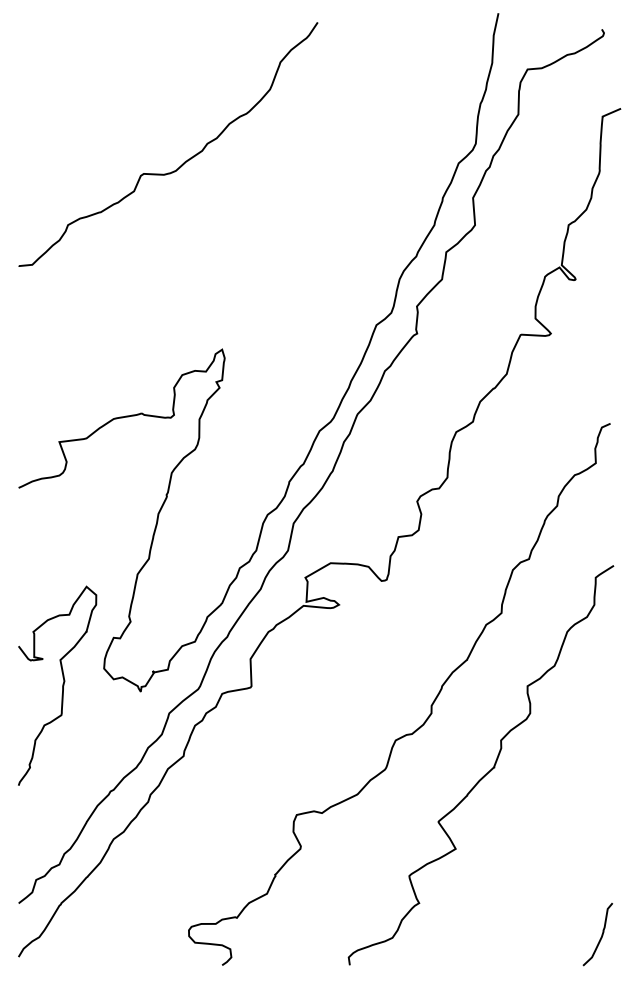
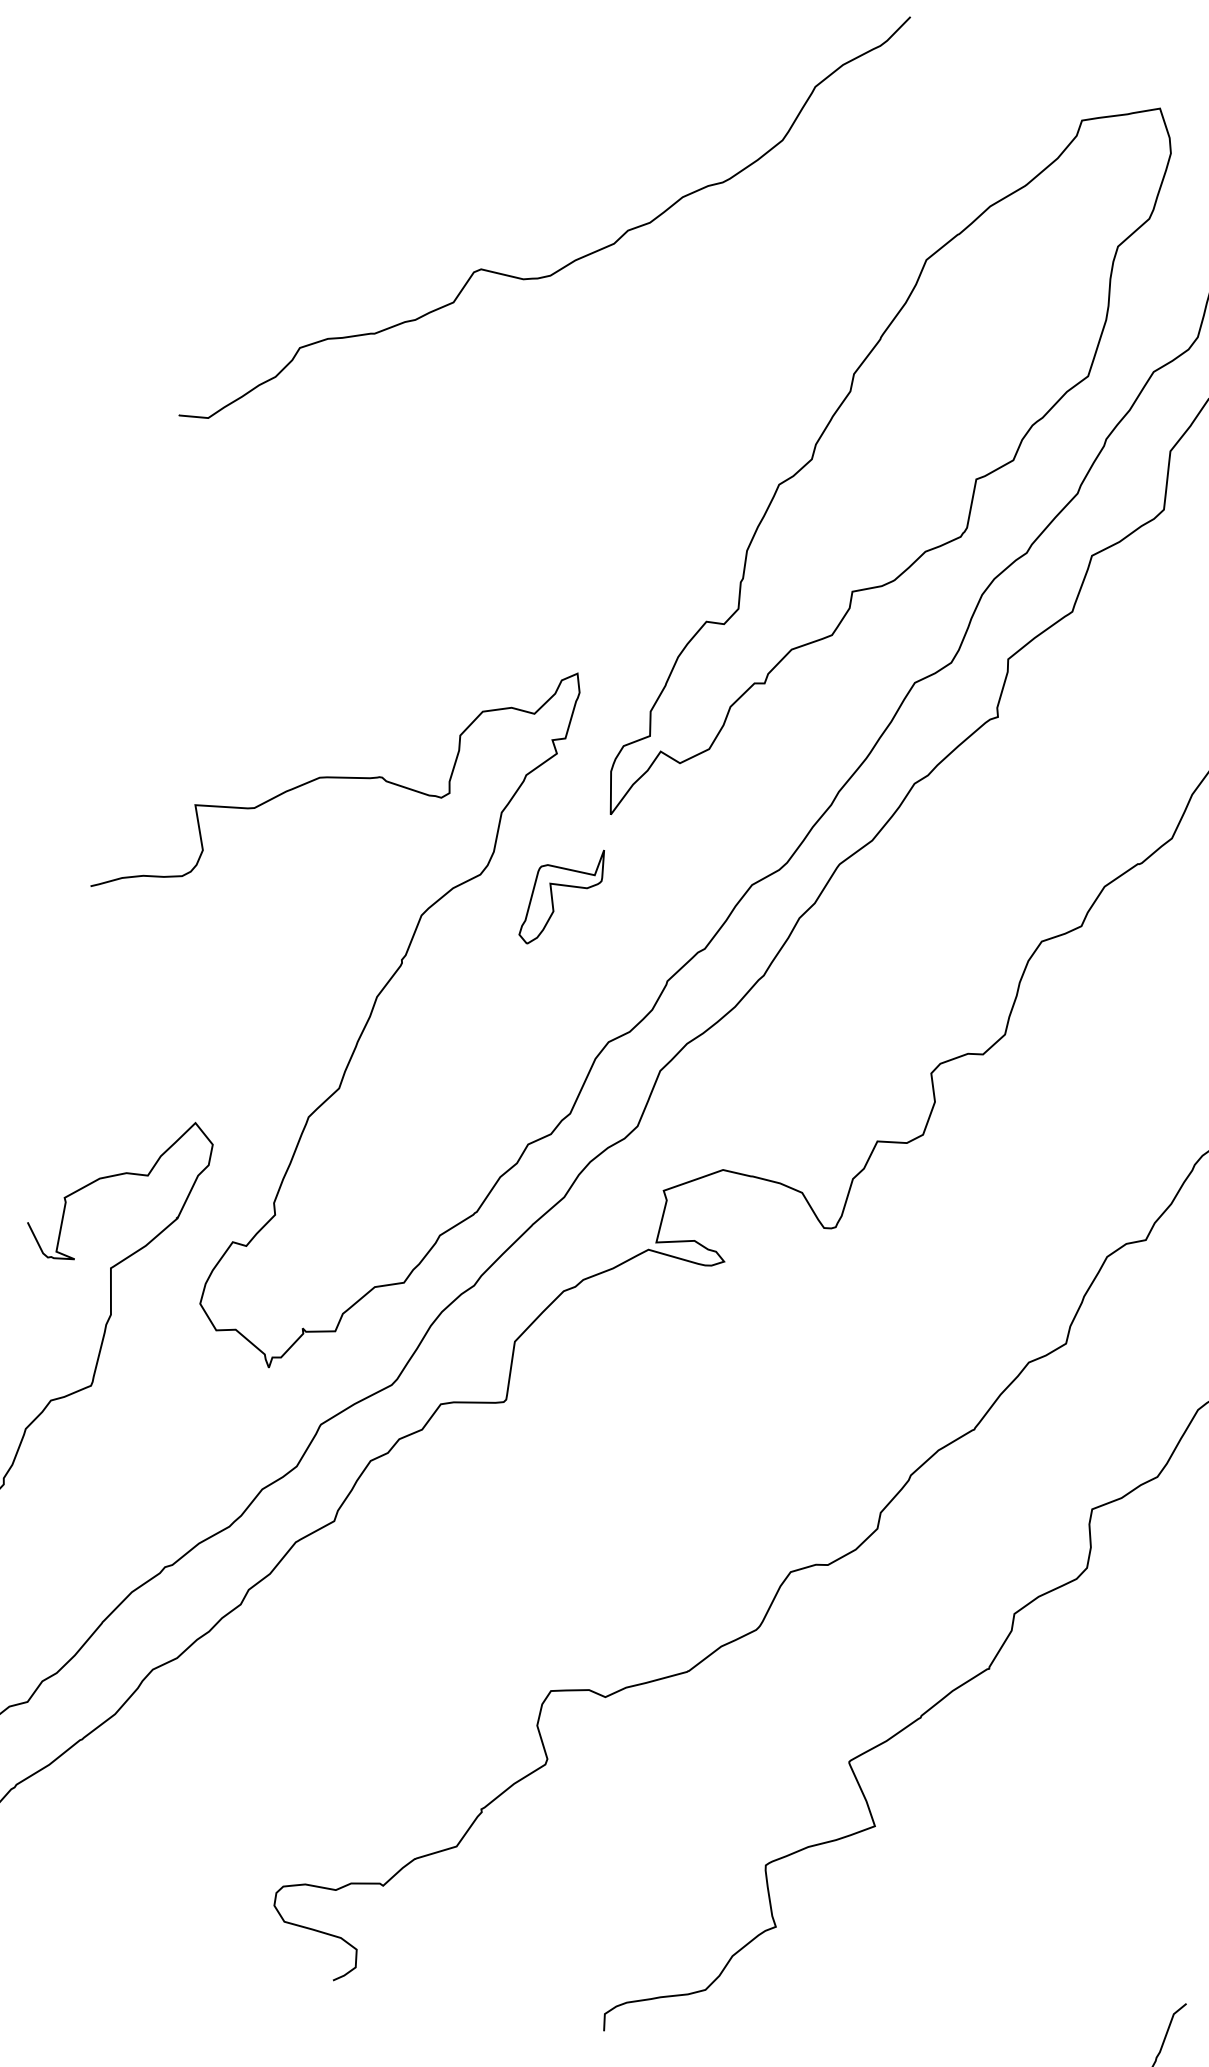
part: (346, 226) -> (890, 461), added
part: (234, 452) -> (562, 896), added

